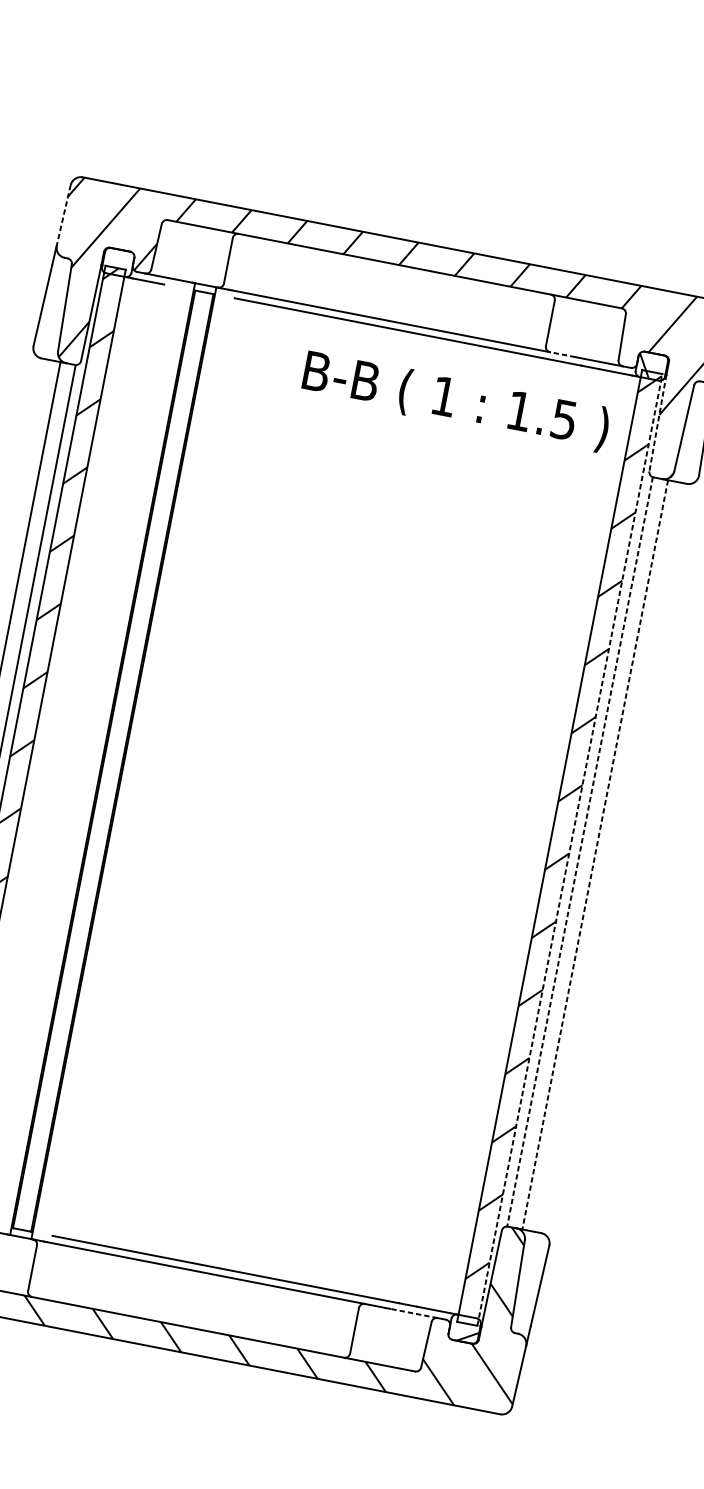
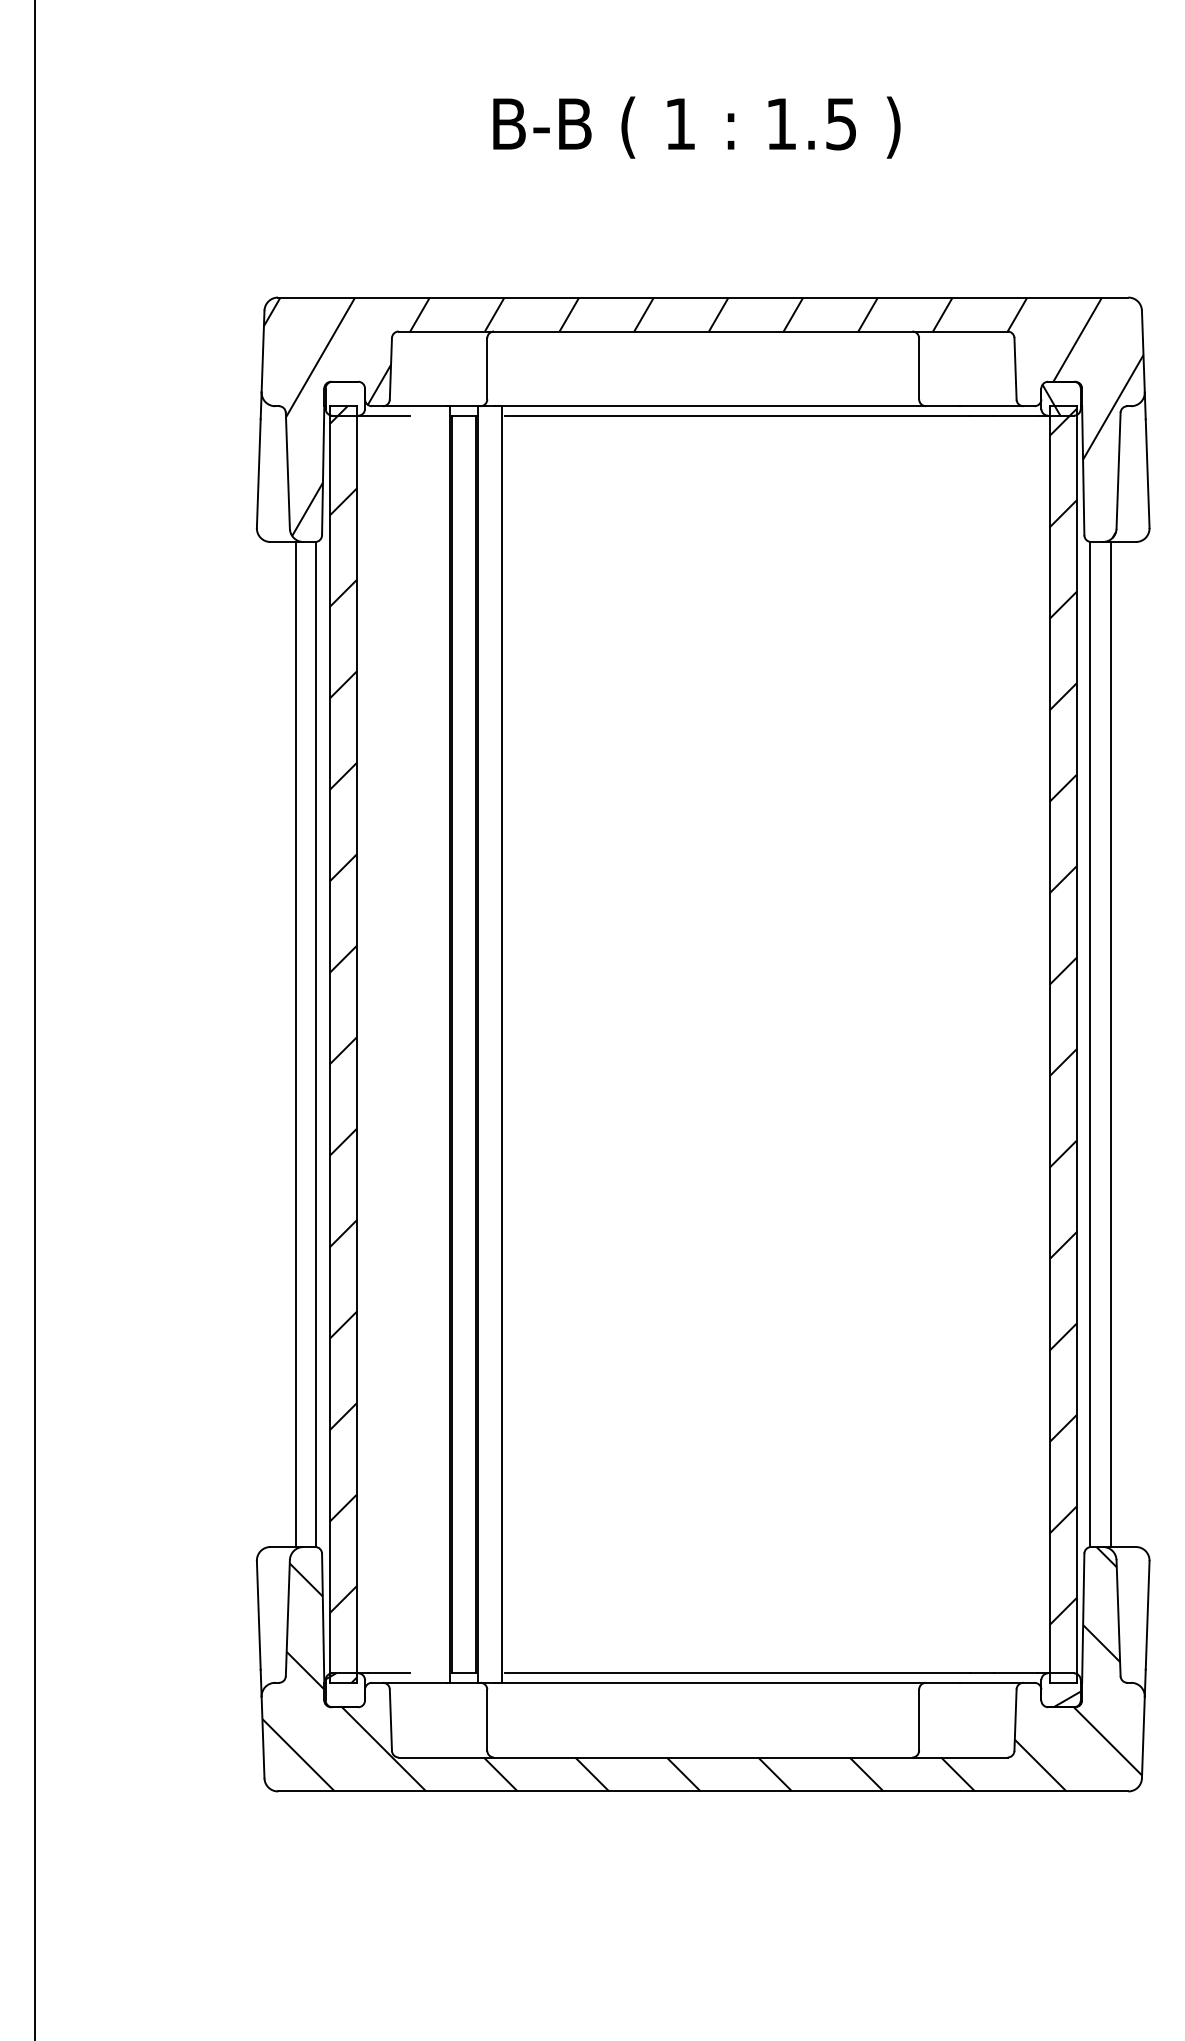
line: (64, 215) -> (263, 351), dashed -> solid
line: (562, 354) -> (942, 406), dashed -> solid
text: (455, 401) -> (696, 127), moved
line: (658, 422) -> (1083, 470), dashed -> solid
line: (141, 766) -> (502, 1044), added
line: (569, 849) -> (1076, 1044), dashed -> solid
line: (580, 851) -> (1090, 1044), dashed -> solid
line: (594, 855) -> (1110, 1045), dashed -> solid
line: (413, 1313) -> (991, 1682), dashed -> solid

